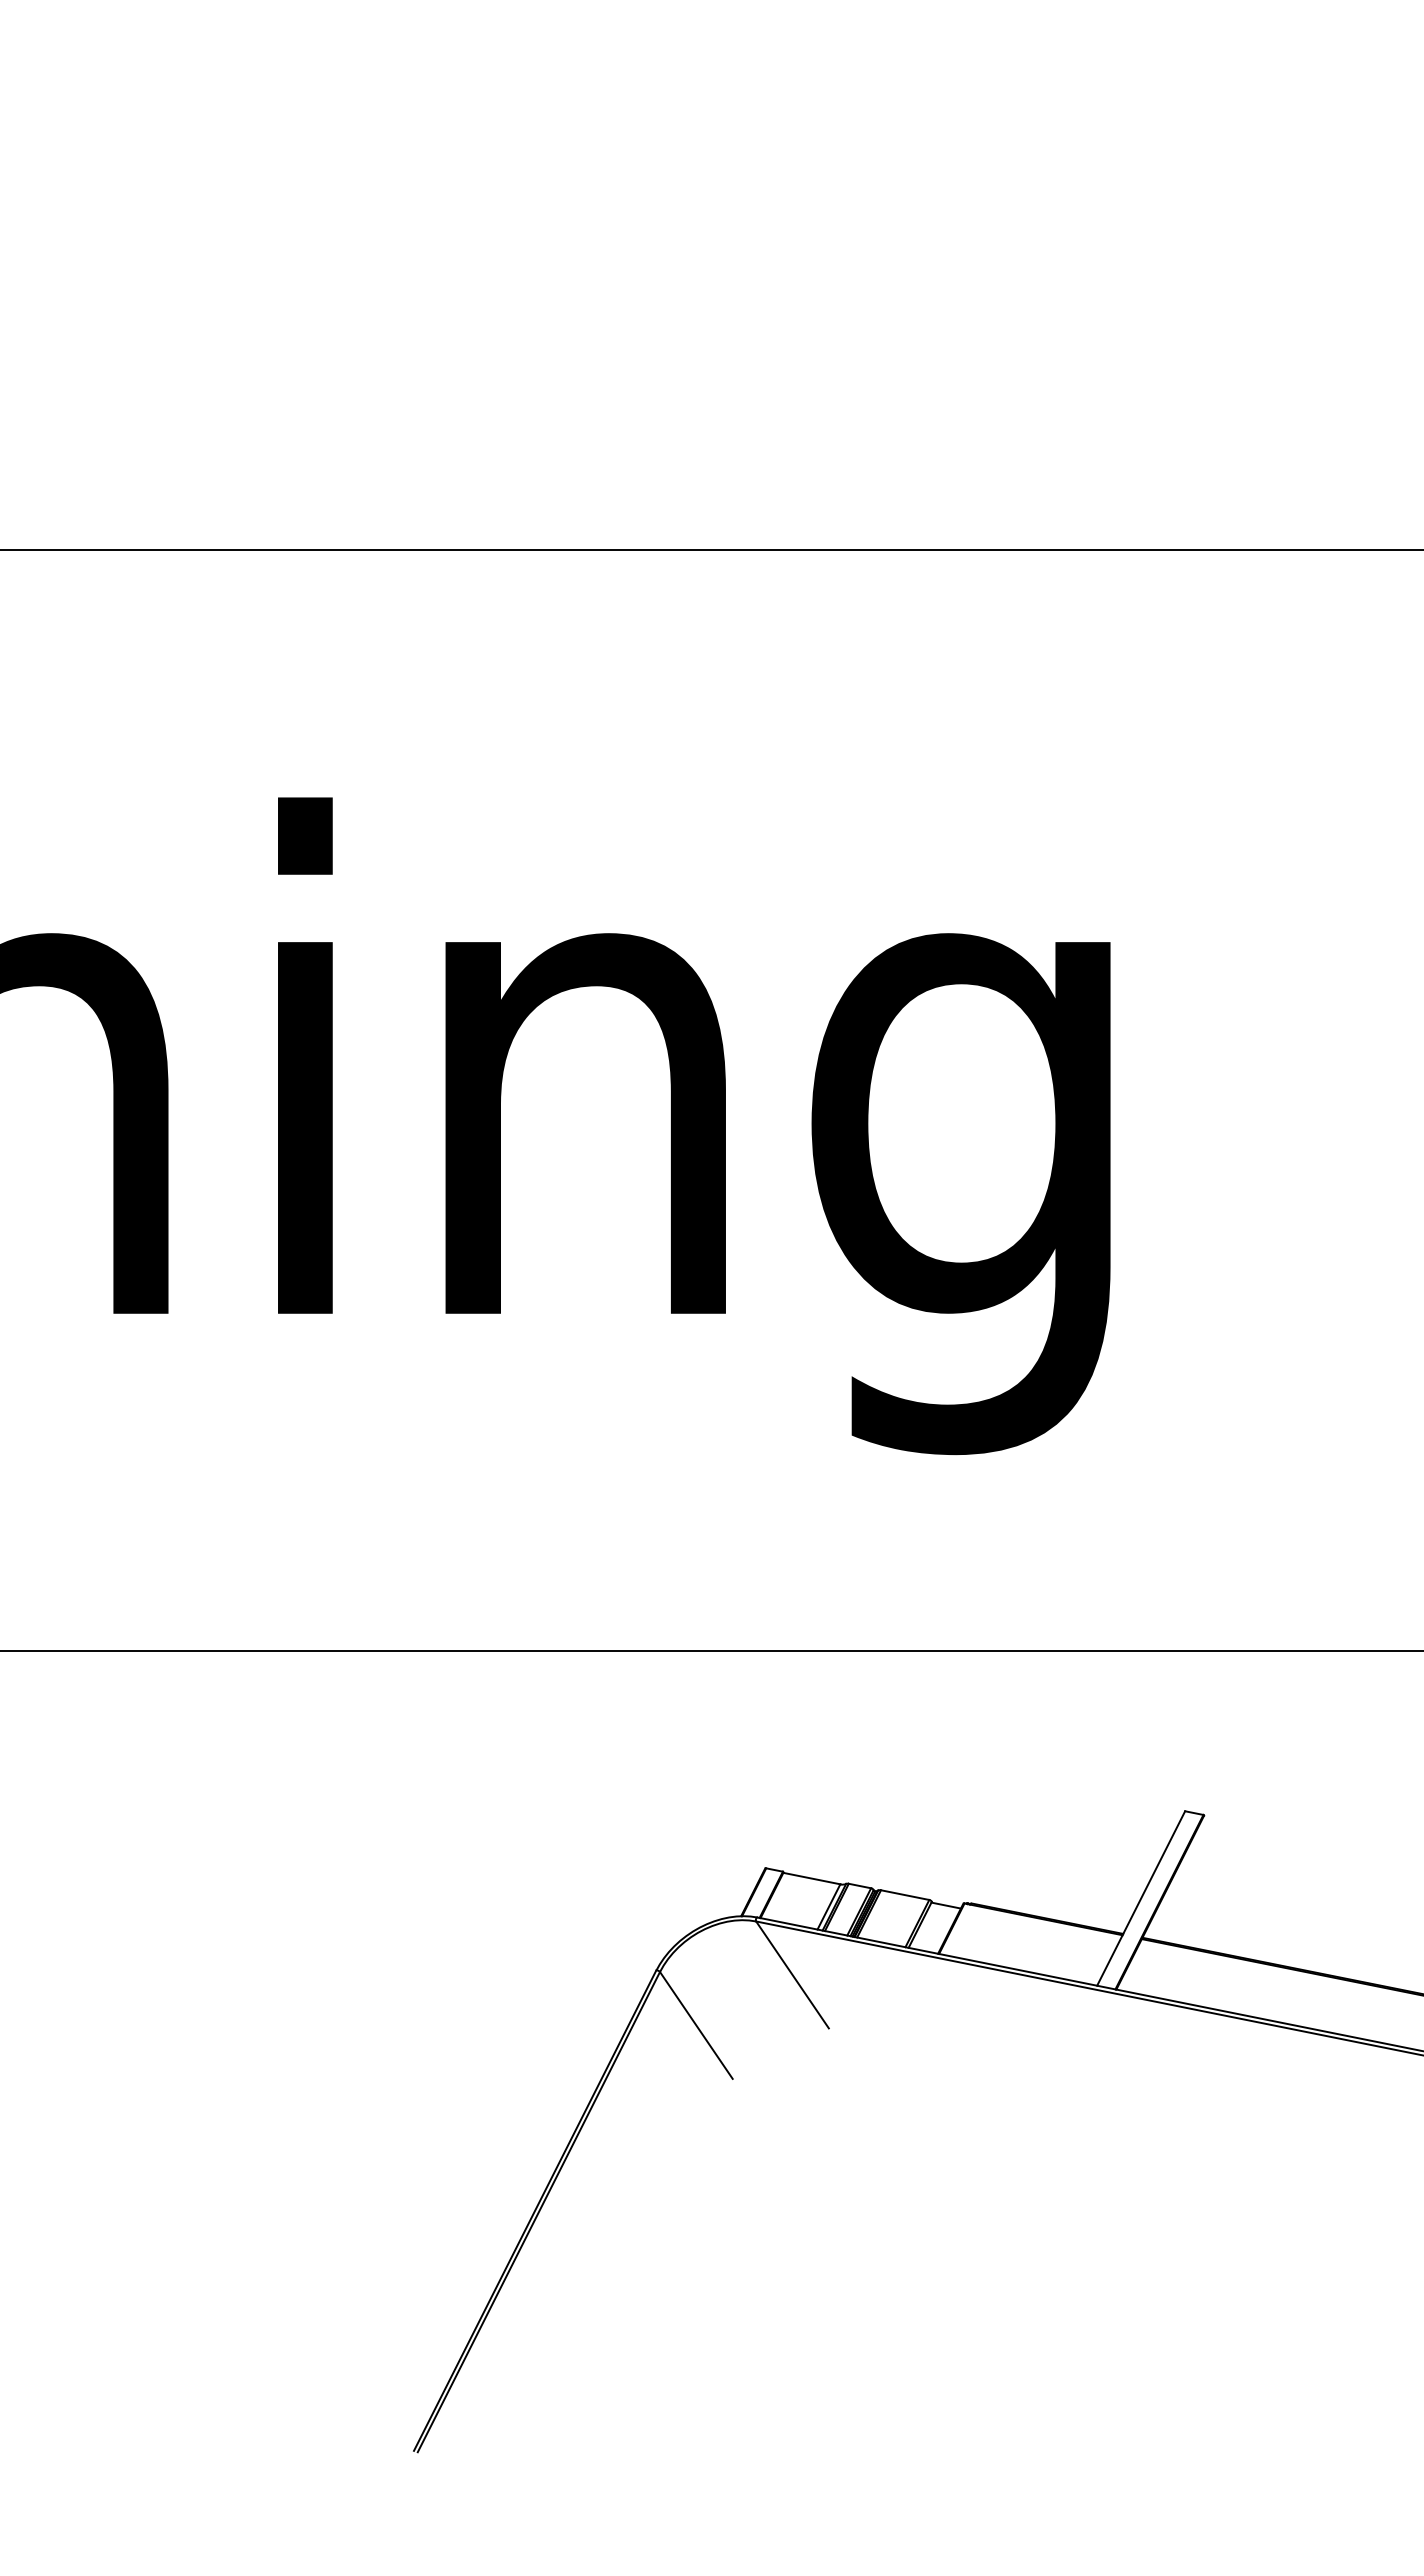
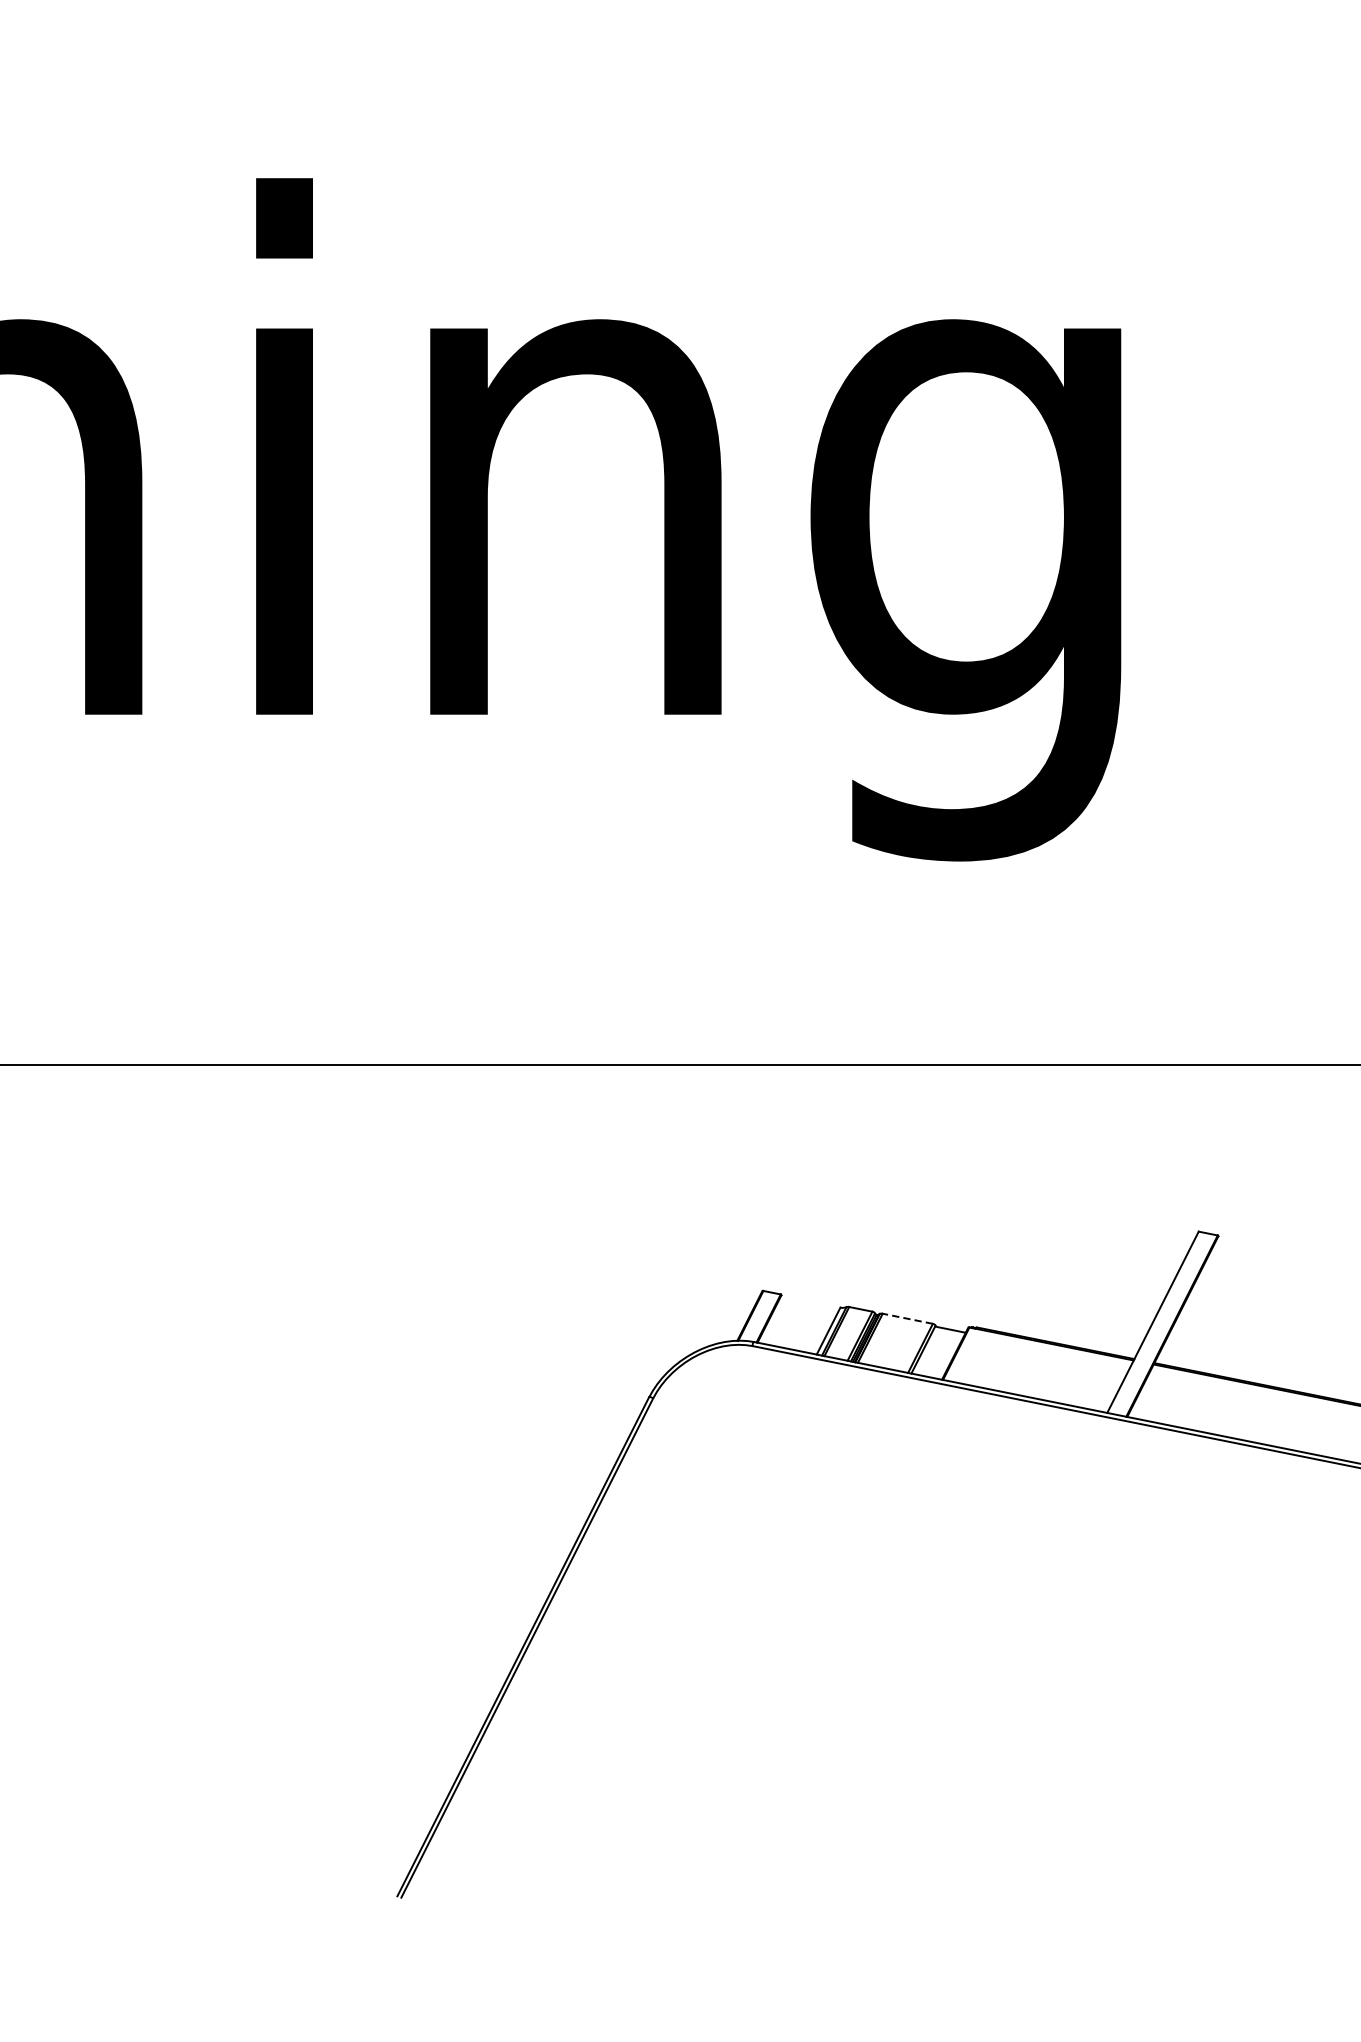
line: (811, 1878) -> (810, 1301), removed
line: (905, 1895) -> (908, 1319), solid -> dashed
line: (792, 1974) -> (790, 1401), removed
line: (696, 2025) -> (690, 1454), removed

